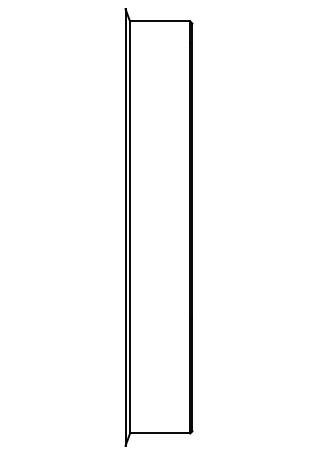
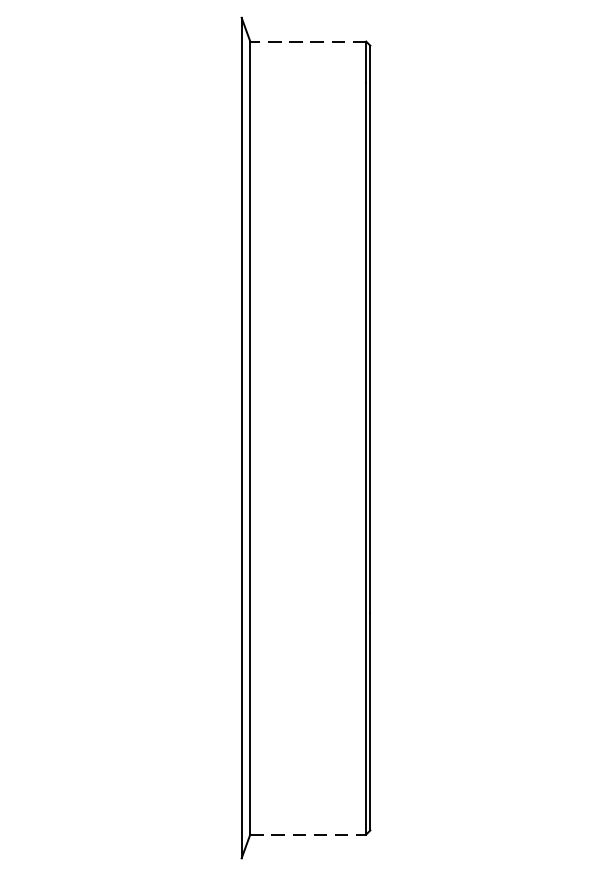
line: (159, 21) -> (306, 41), solid -> dashed
line: (160, 433) -> (308, 834), solid -> dashed

